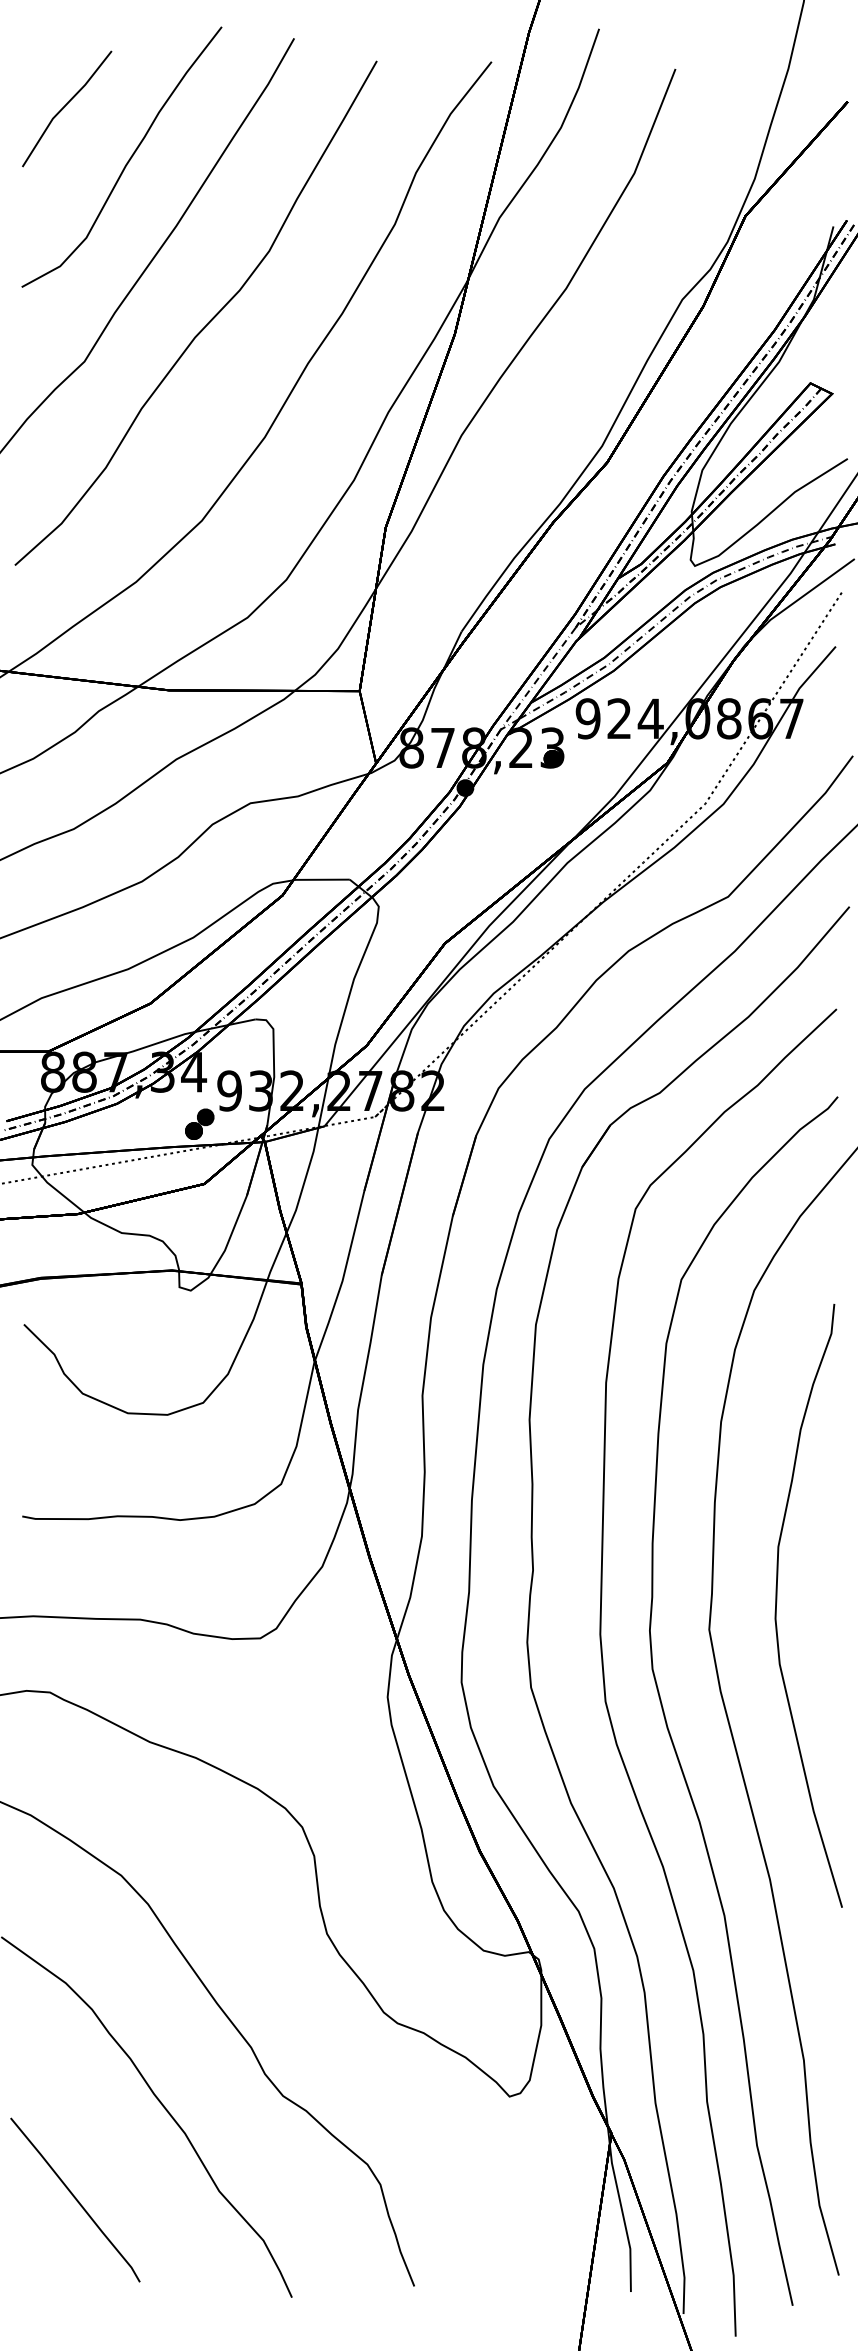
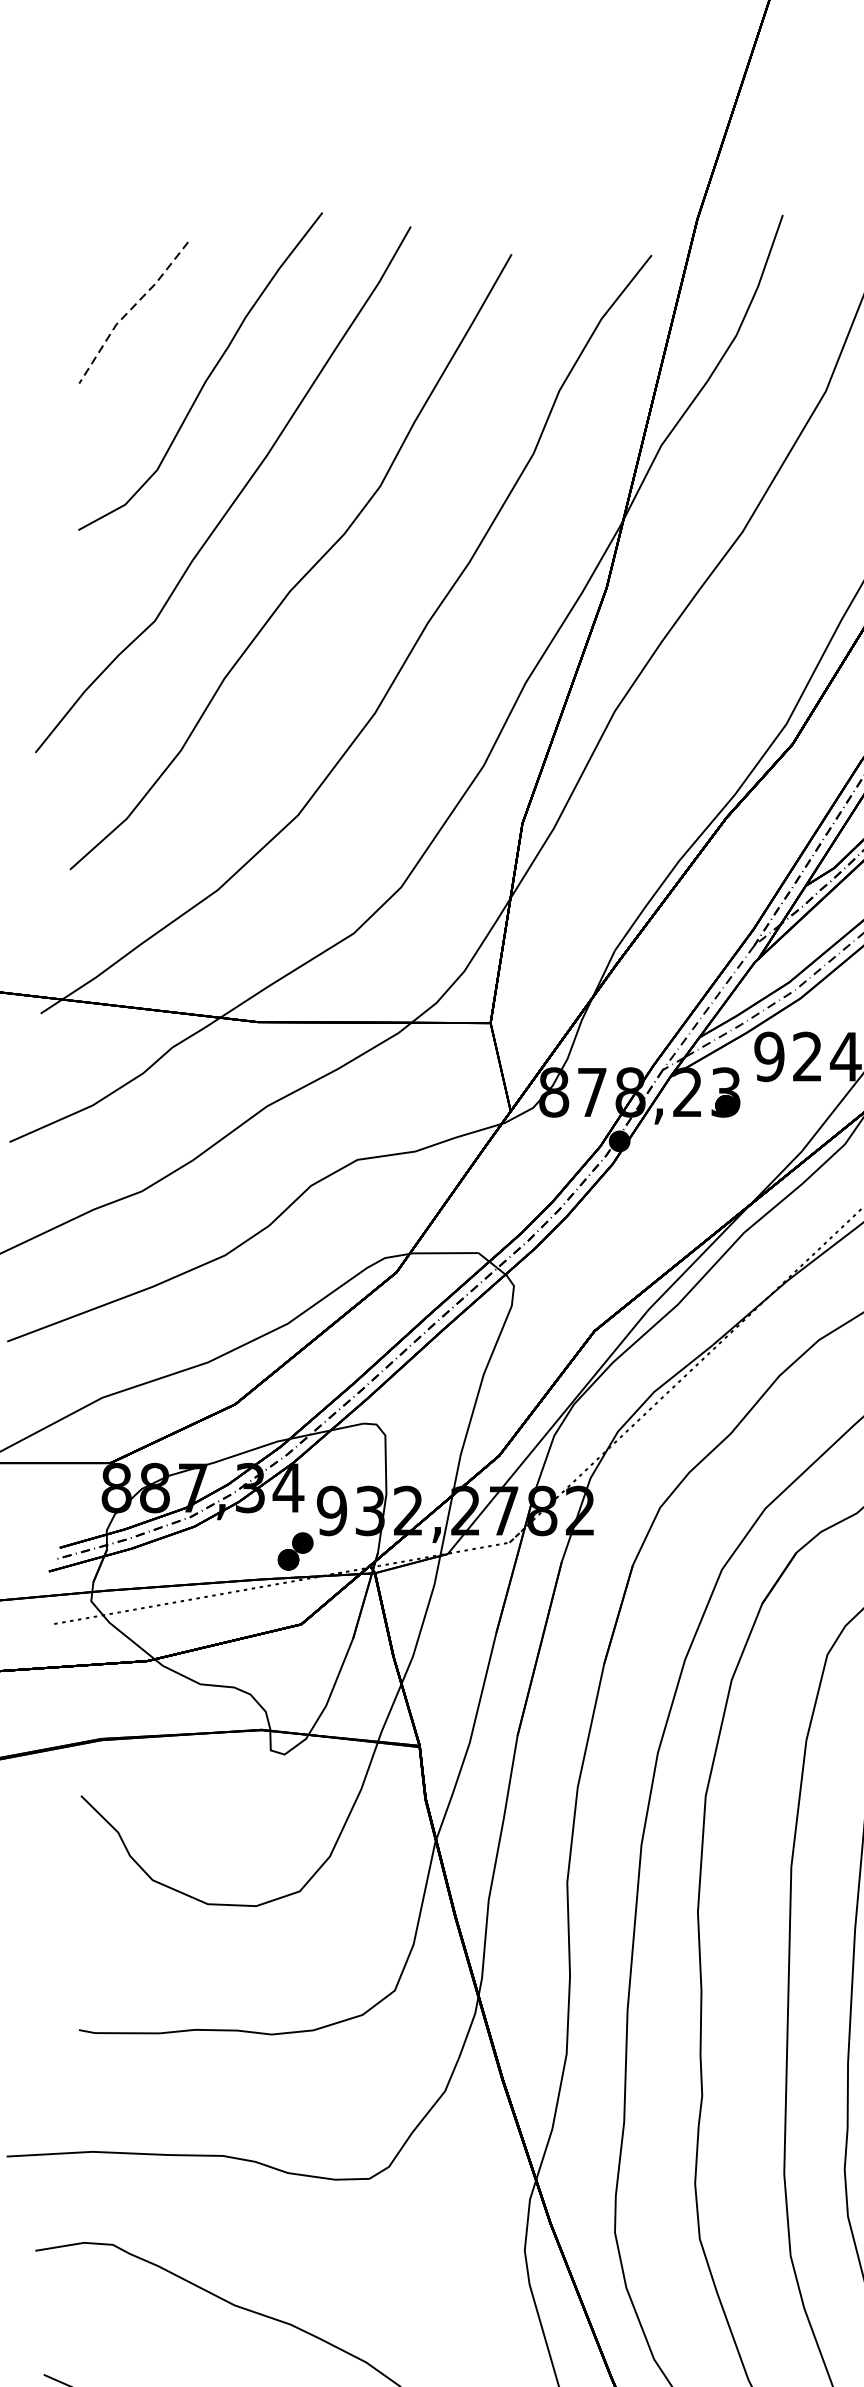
line: (63, 107) -> (129, 310), solid -> dashed

